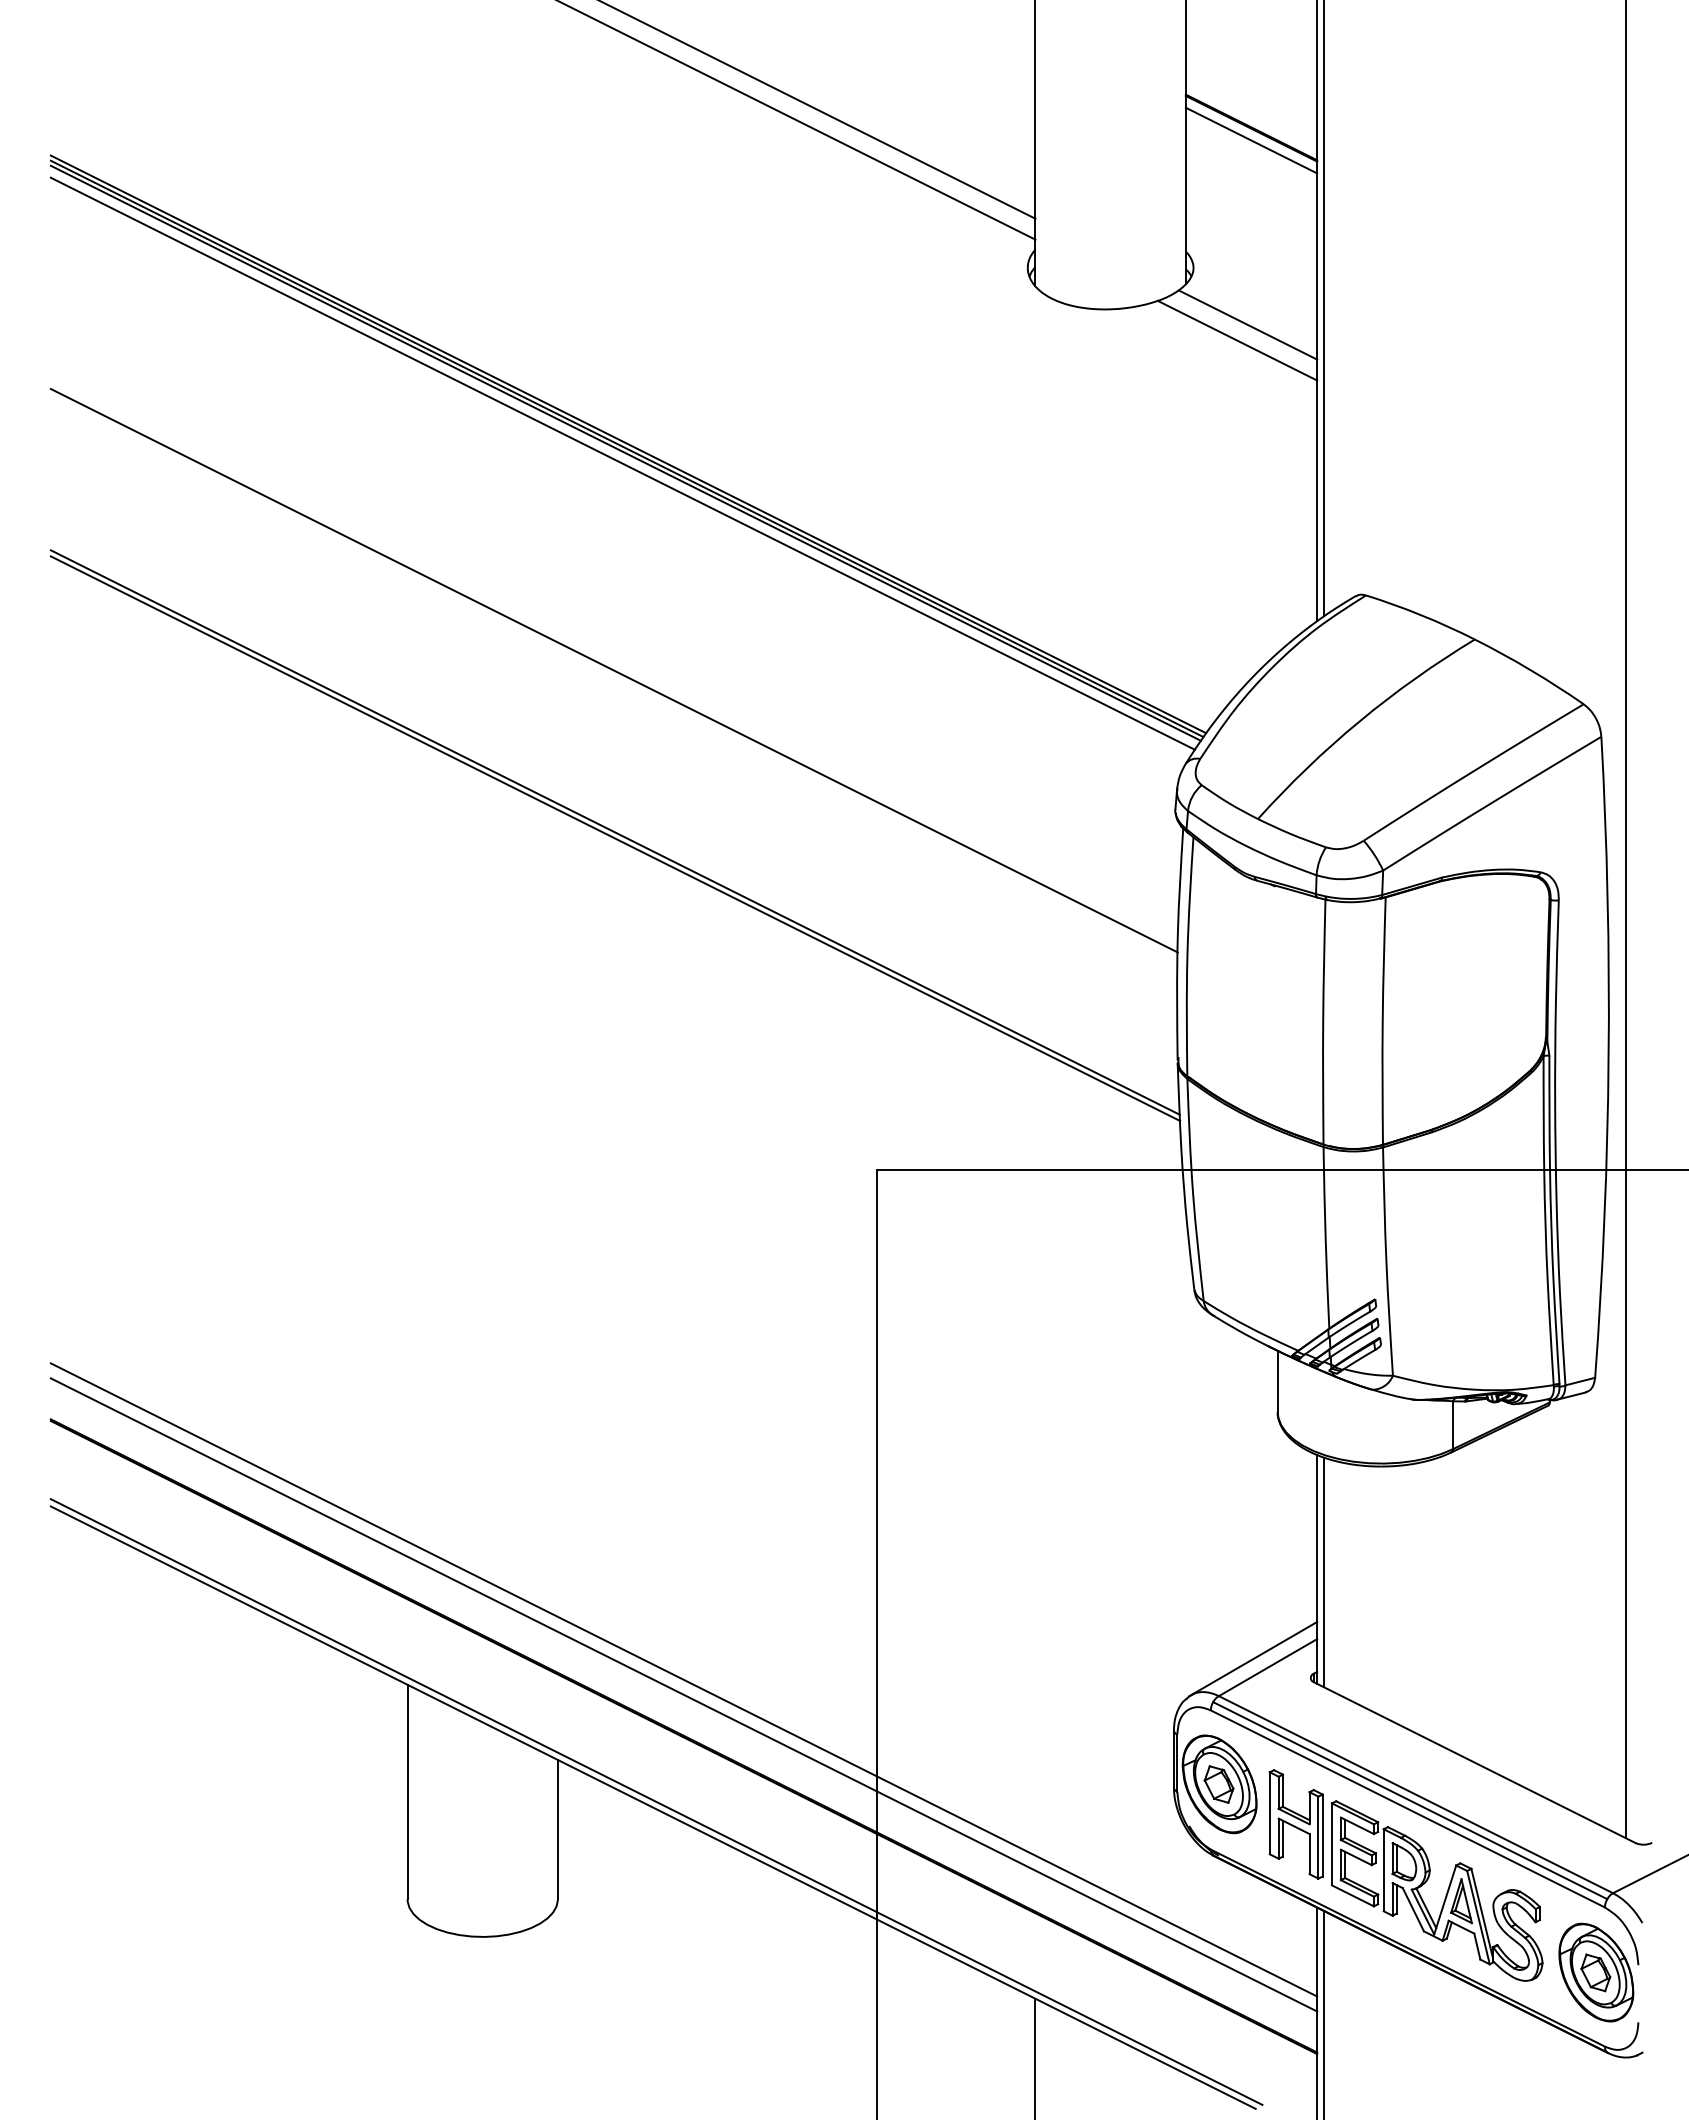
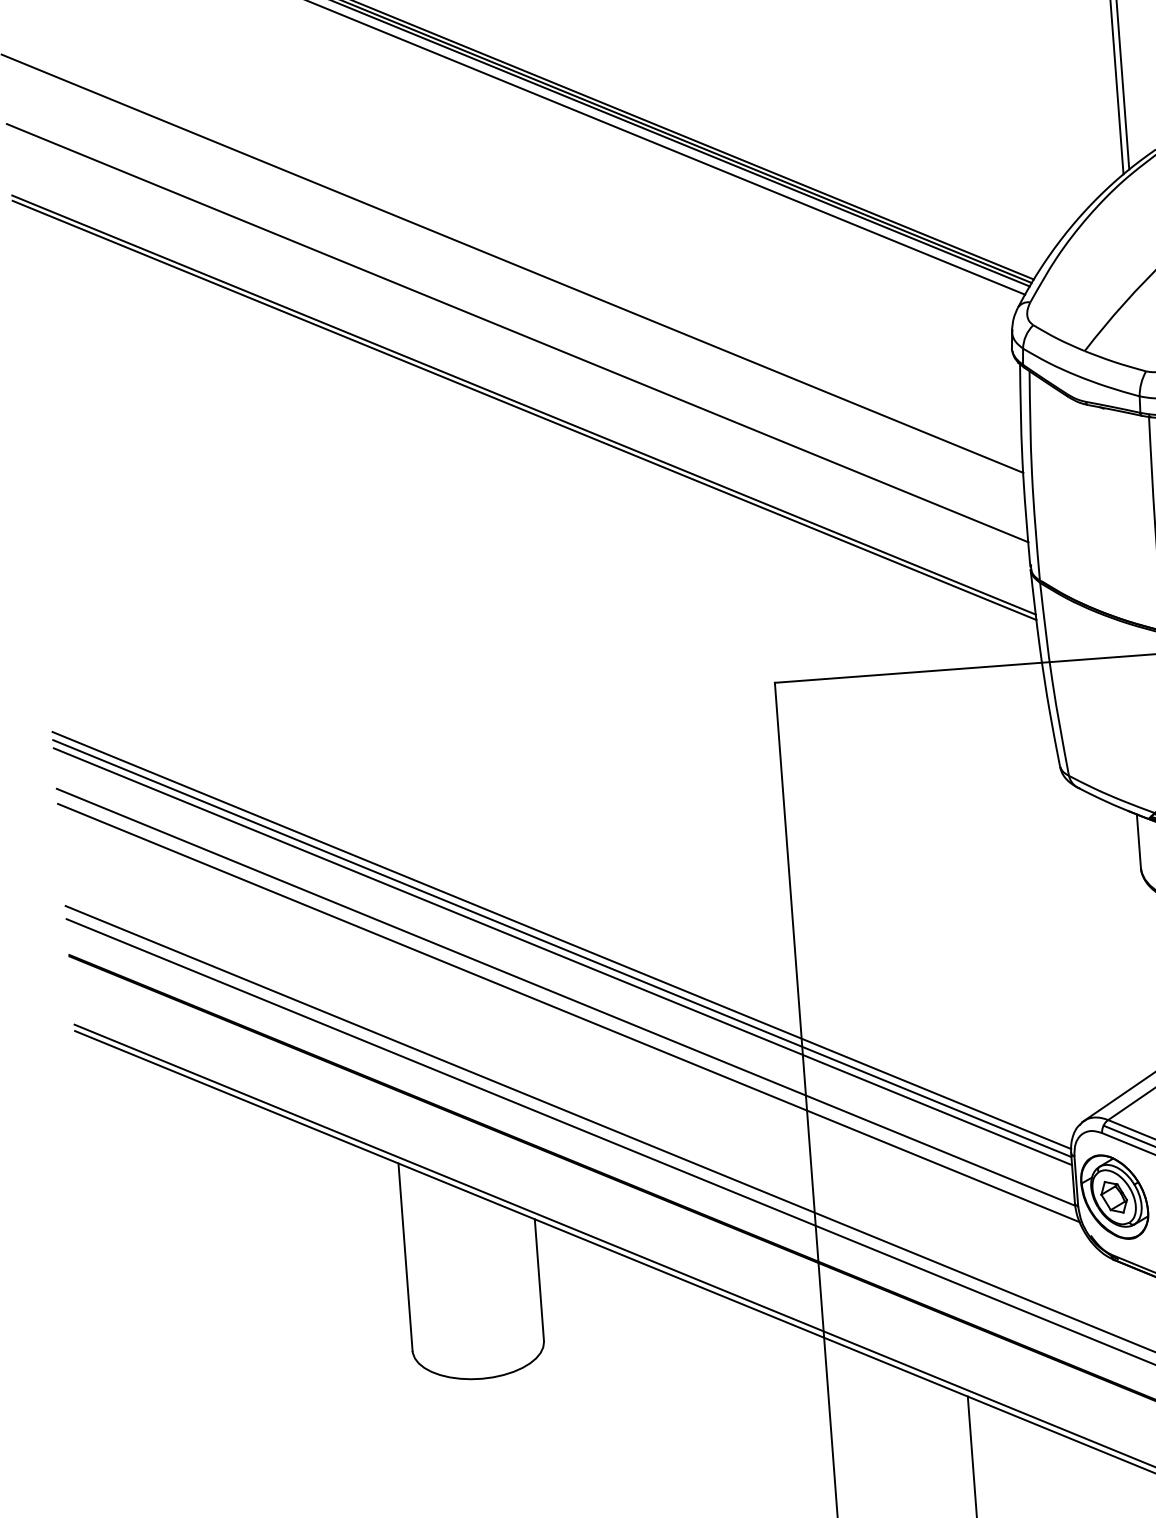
line: (613, 749) -> (517, 332), added
line: (612, 1444) -> (561, 940), added
line: (611, 1454) -> (561, 948), added
line: (611, 1463) -> (562, 956), added
line: (612, 1509) -> (566, 996), added
line: (613, 1527) -> (568, 1012), added

